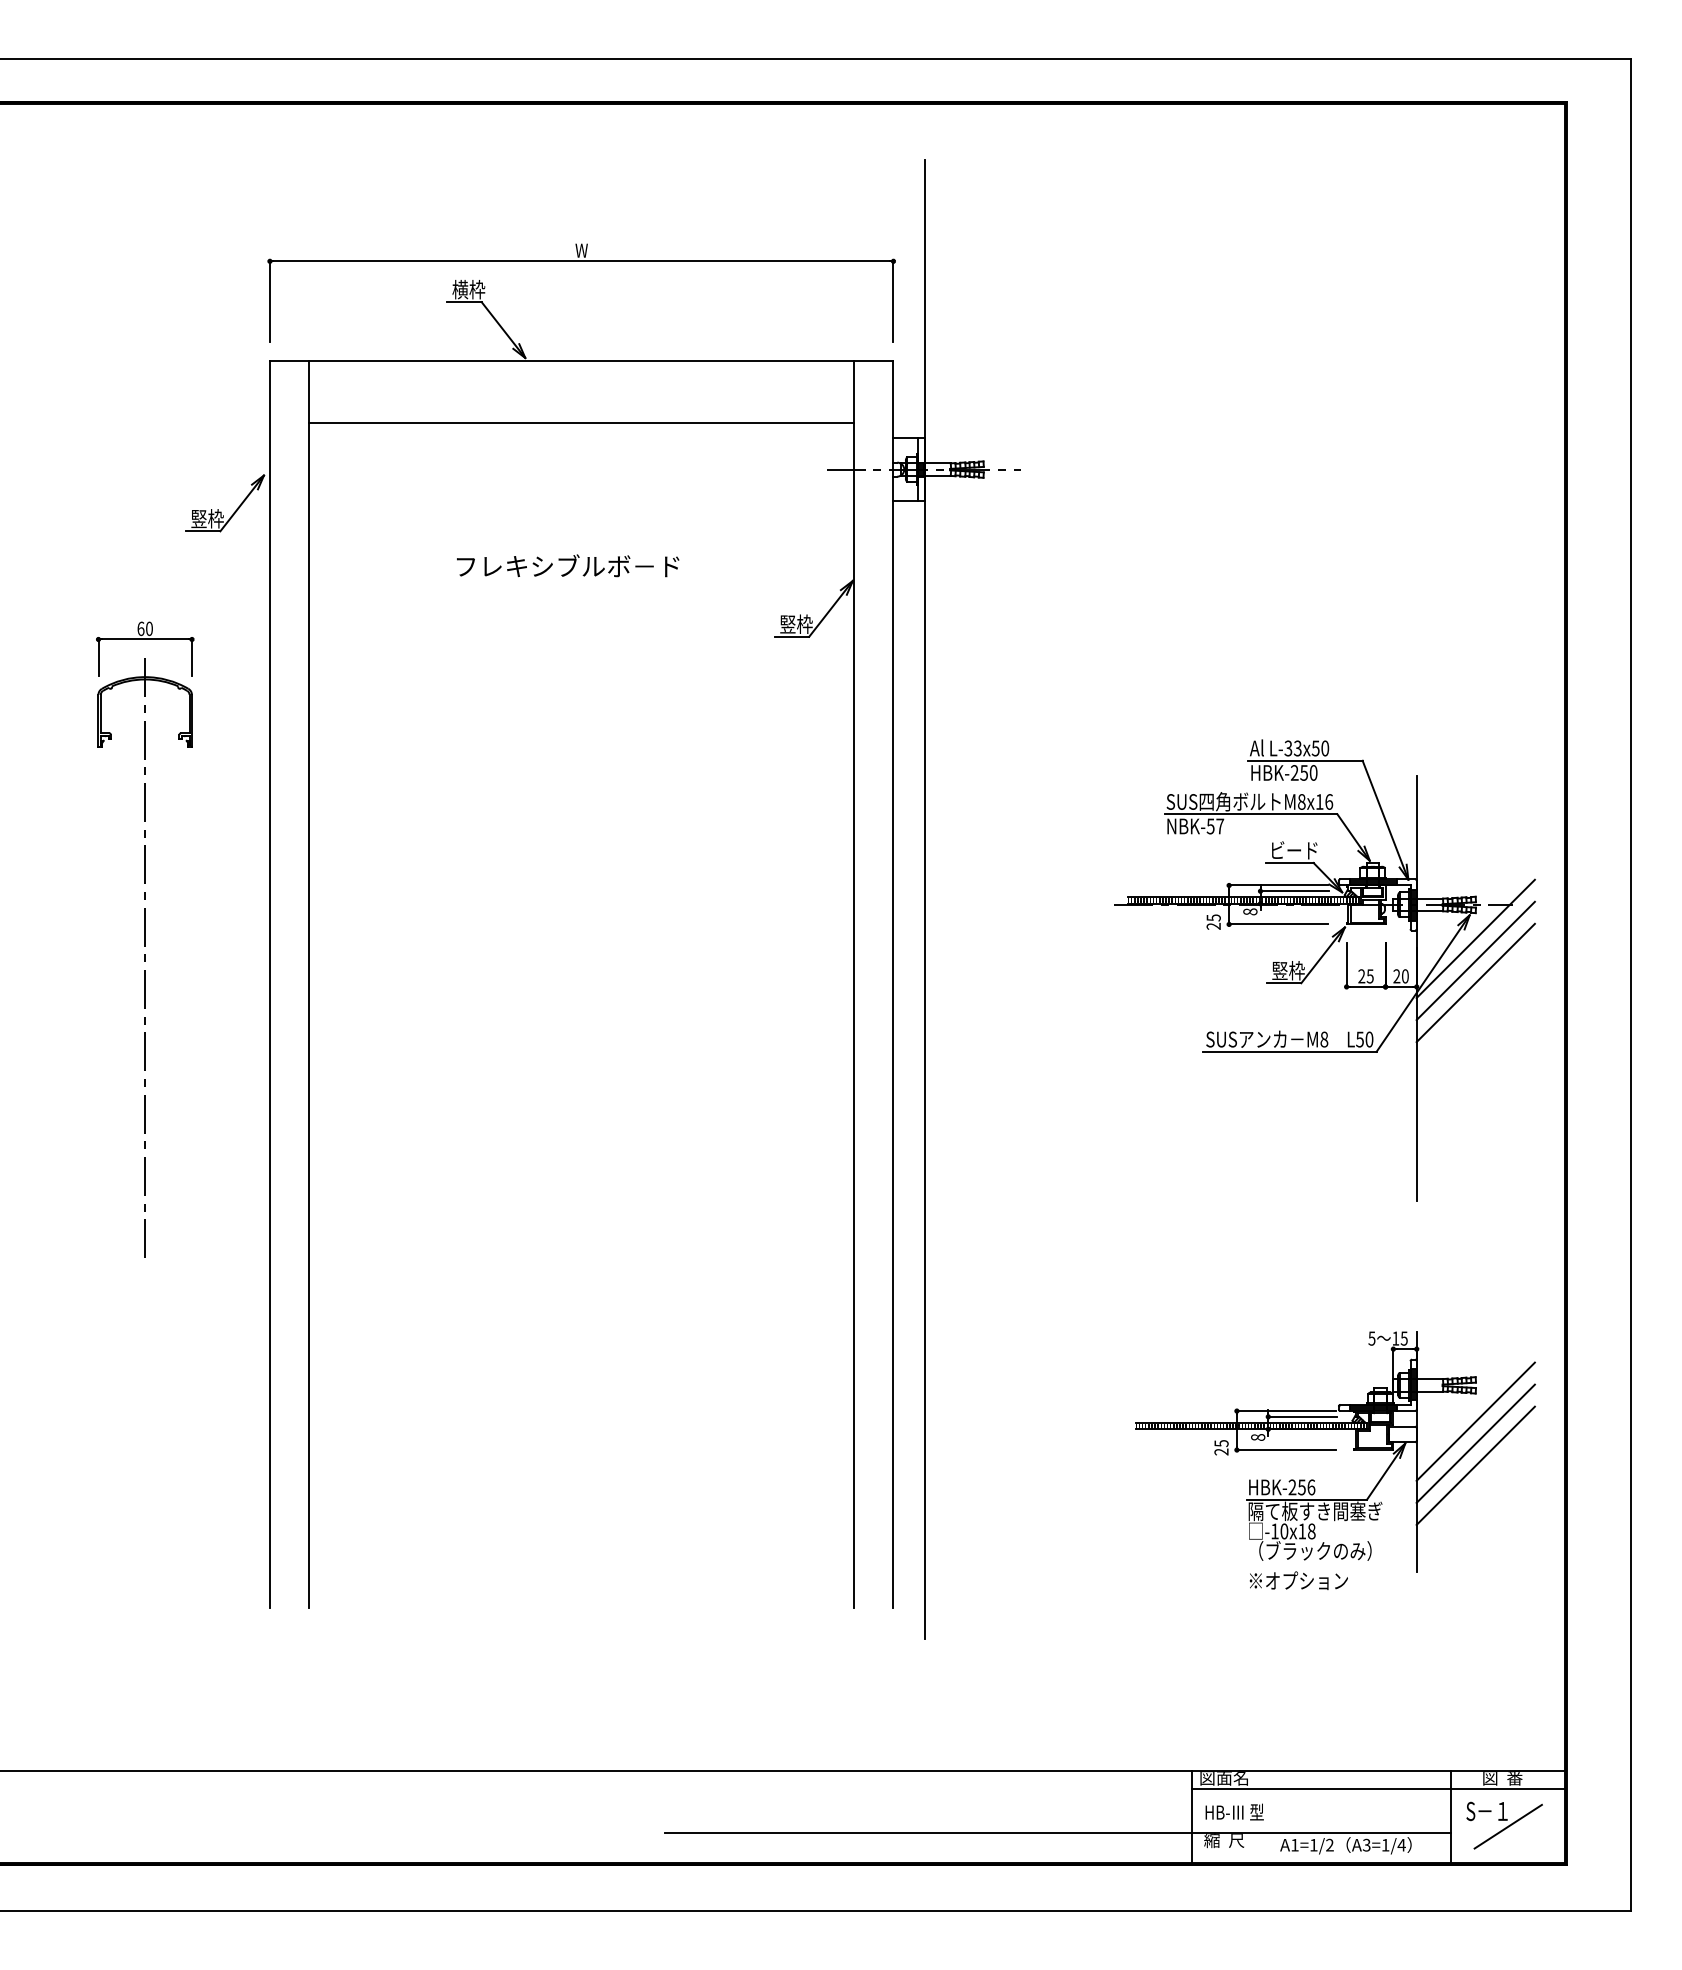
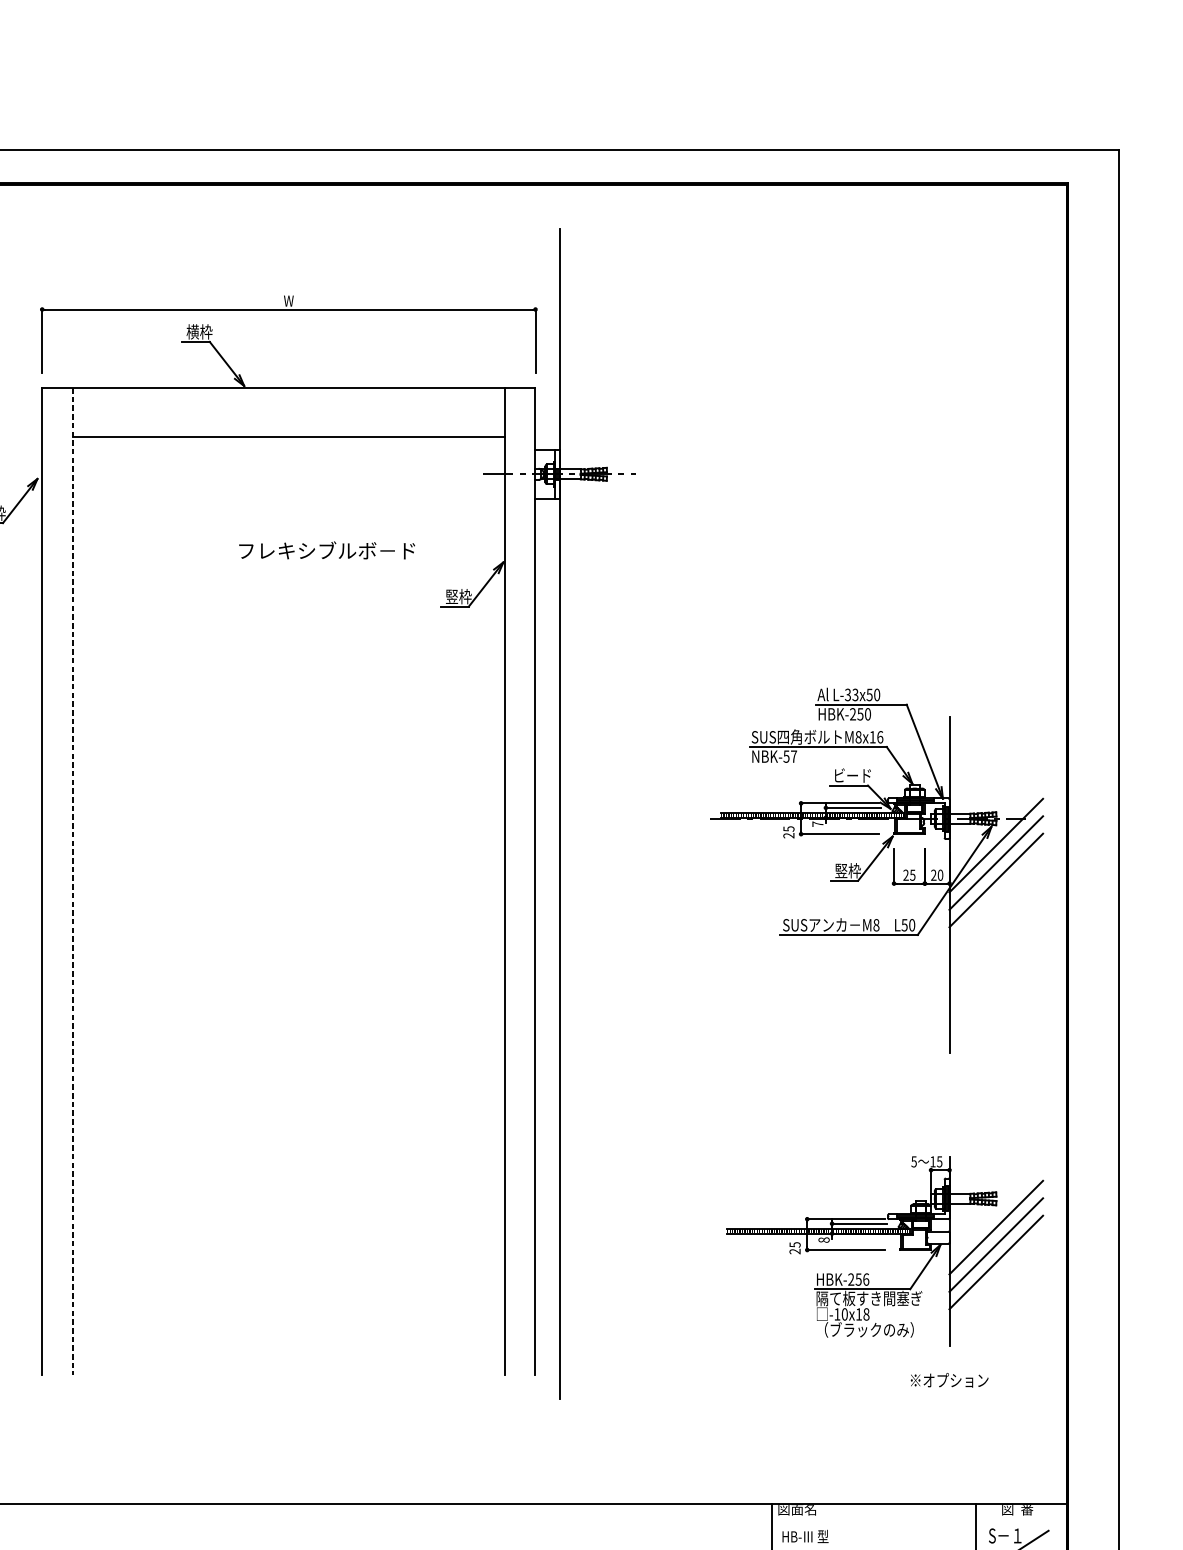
text: (568, 565) -> (327, 550), moved
text: (1250, 911) -> (818, 823), 8 -> 7
line: (308, 984) -> (72, 881), solid -> dashed
text: (1298, 1580) -> (949, 1380), moved
line: (1378, 1789) -> (919, 1518), removed

